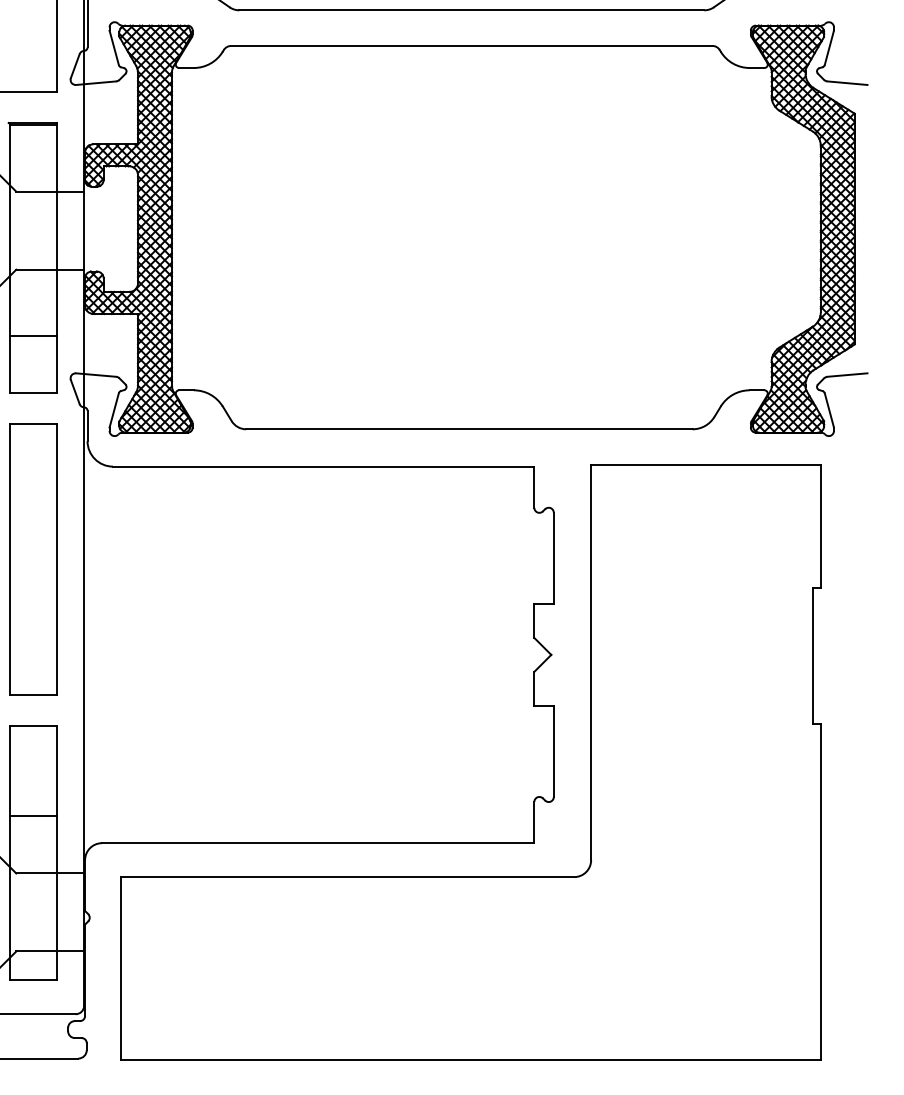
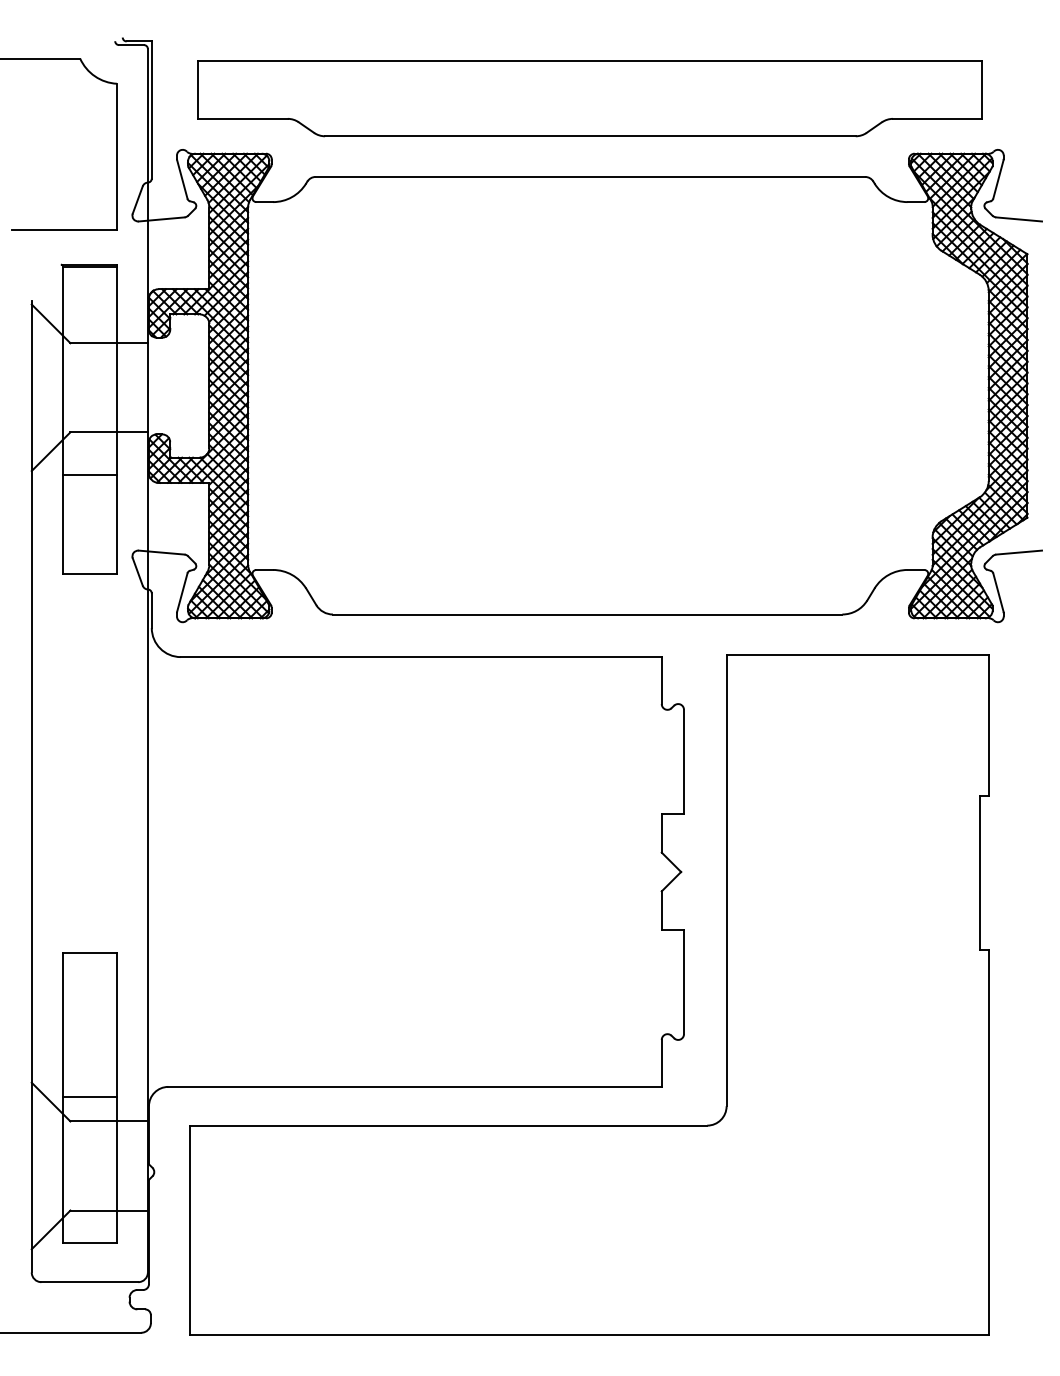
line: (32, 336) -> (89, 475), moved
part: (32, 558) -> (89, 762), removed
line: (32, 815) -> (89, 1097), moved

